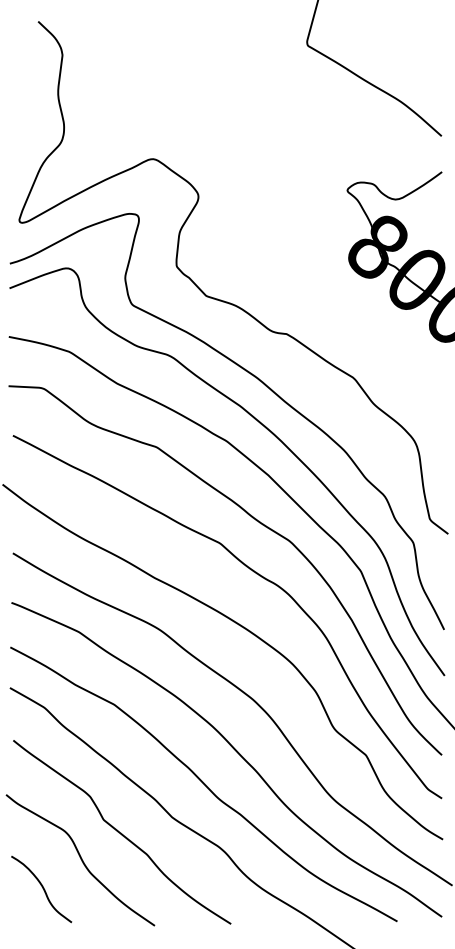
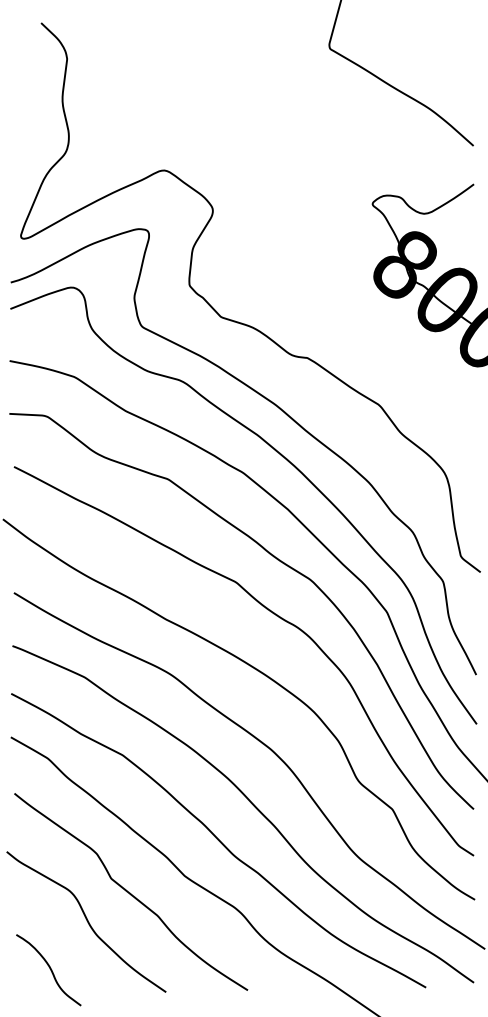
curve: (43, 889) -> (50, 970), moved

